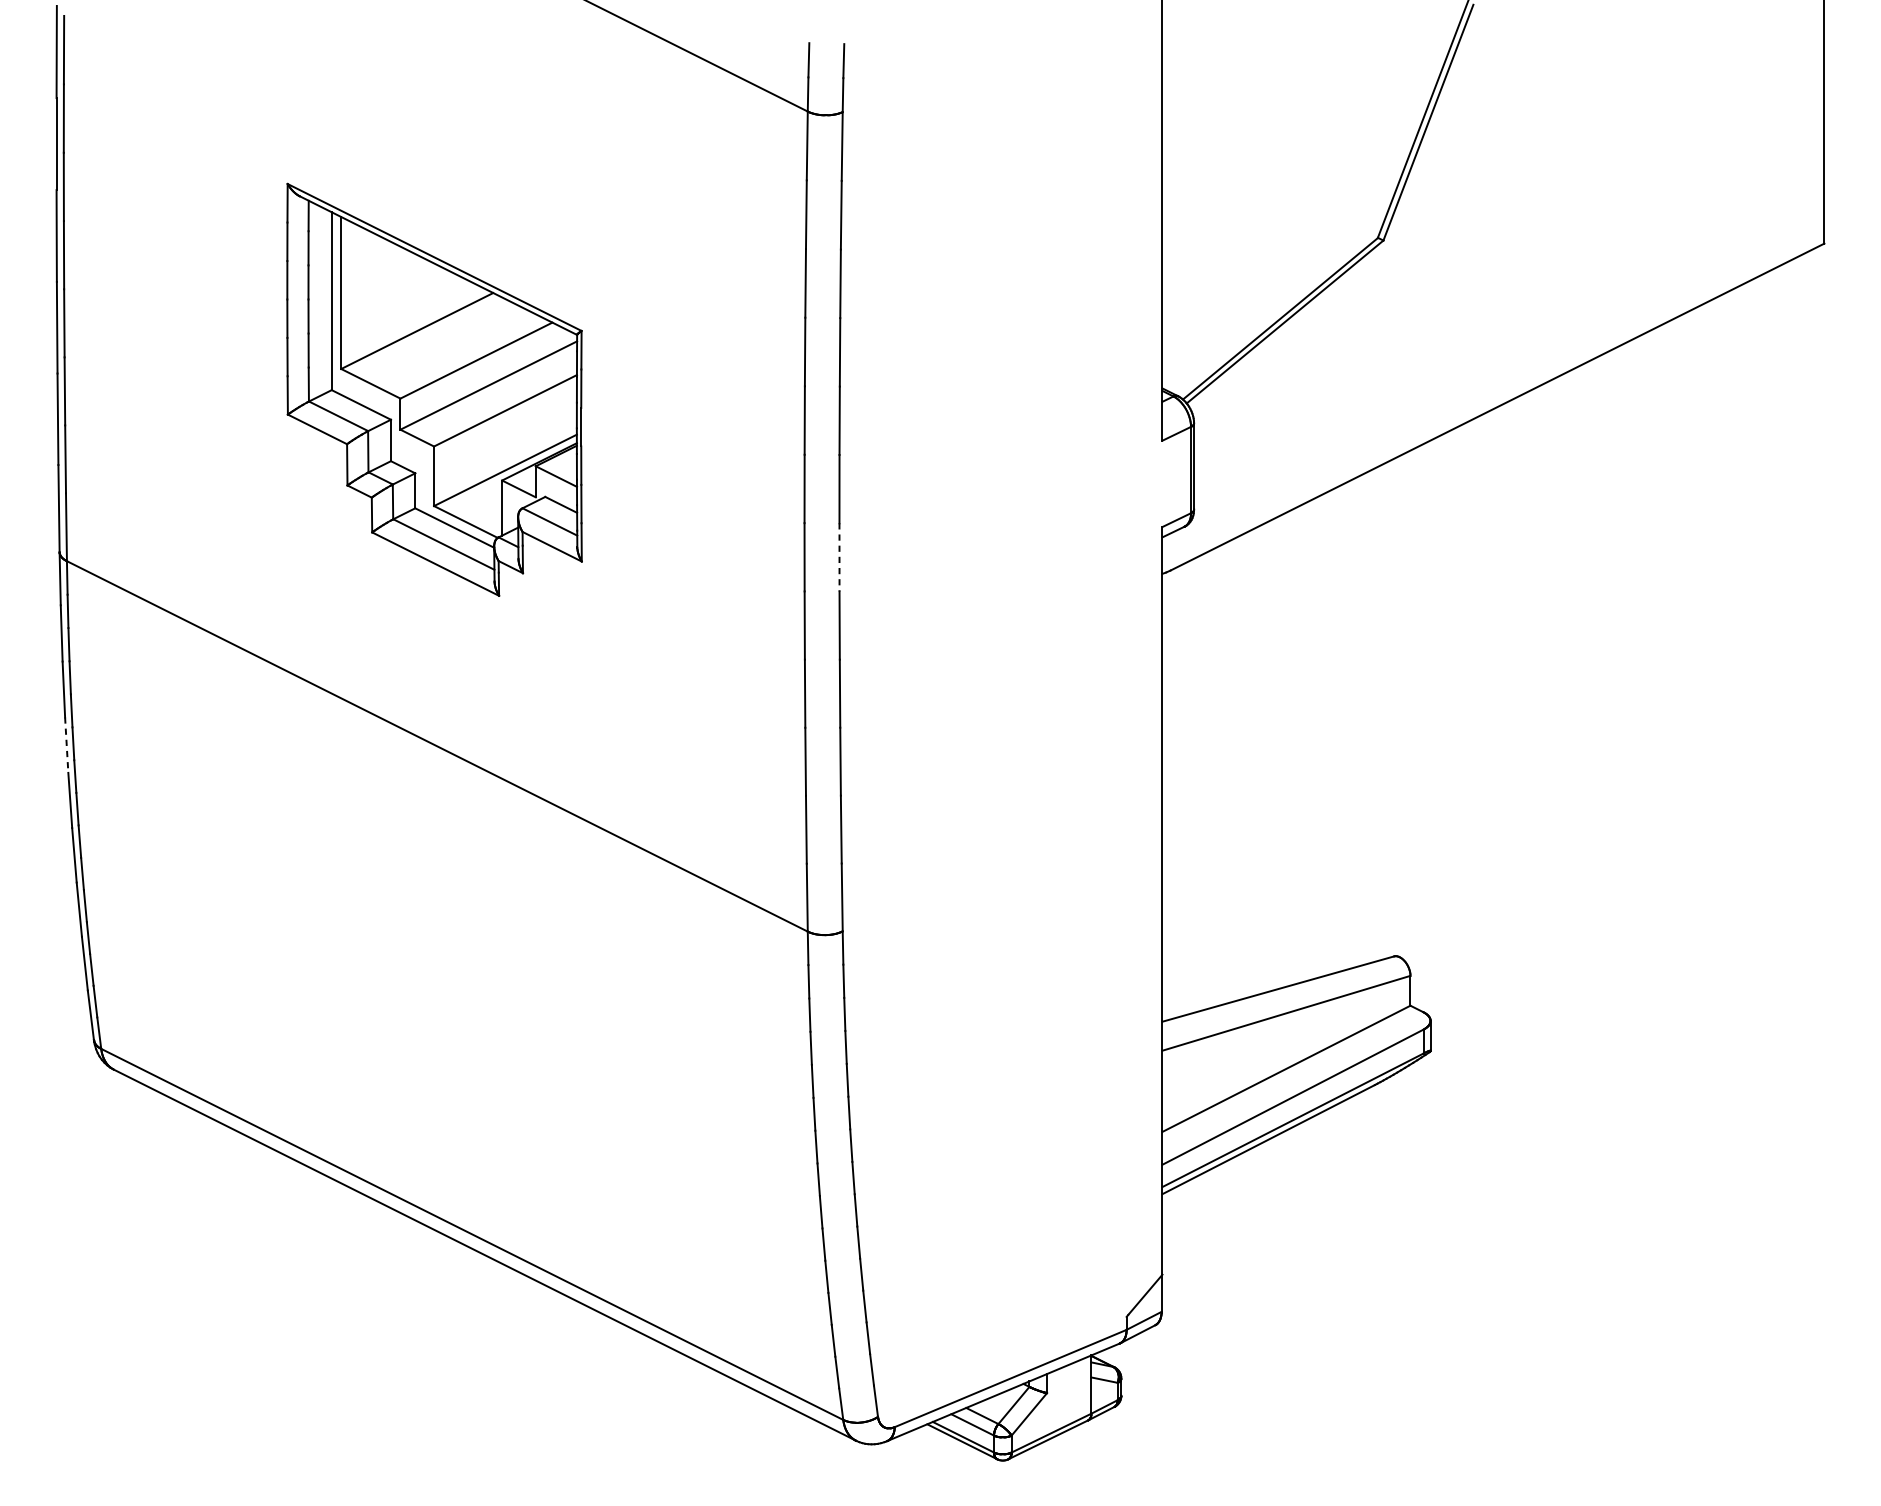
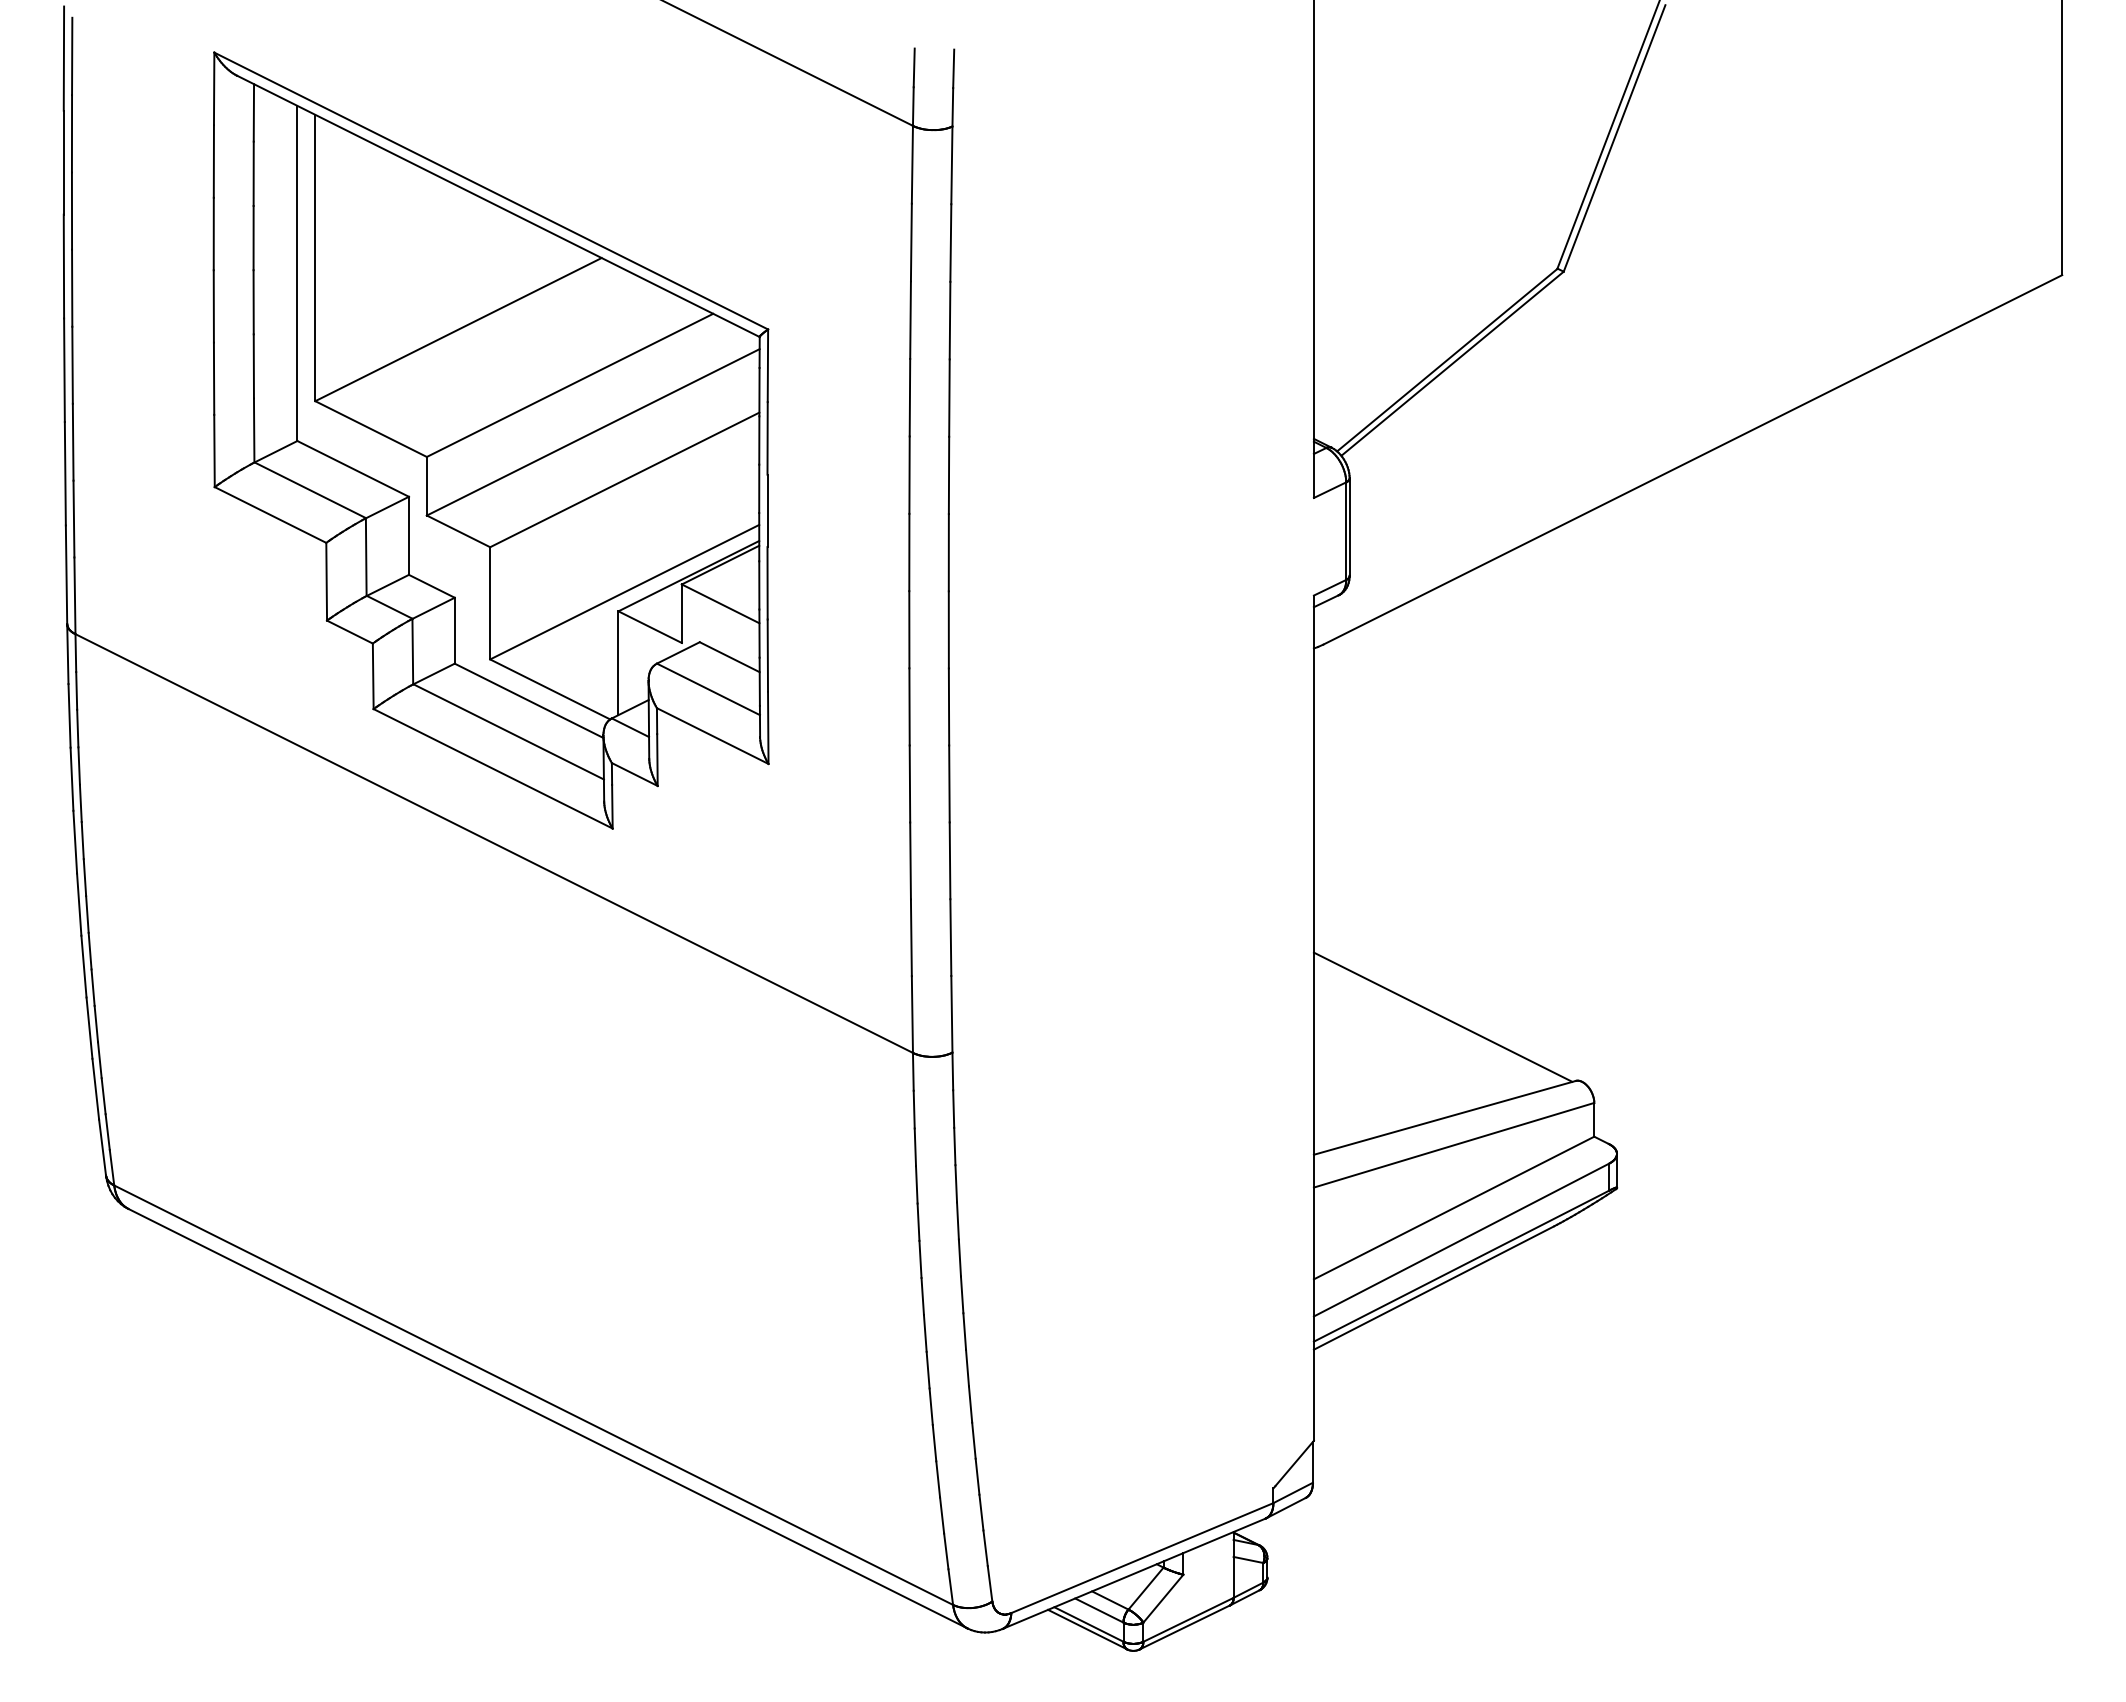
part: (434, 389) -> (490, 440), size x1.67
line: (839, 557) -> (948, 629), dashed -> solid
line: (66, 745) -> (75, 842), dashed -> solid
line: (1276, 899) -> (1442, 1016), added

